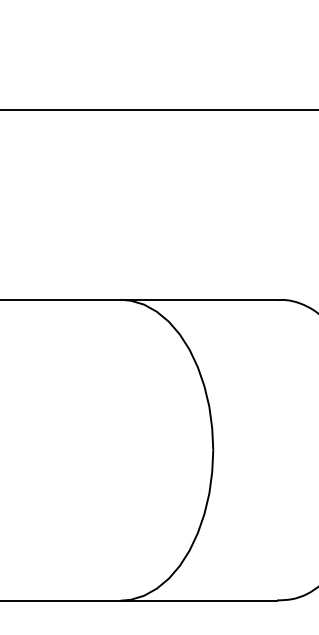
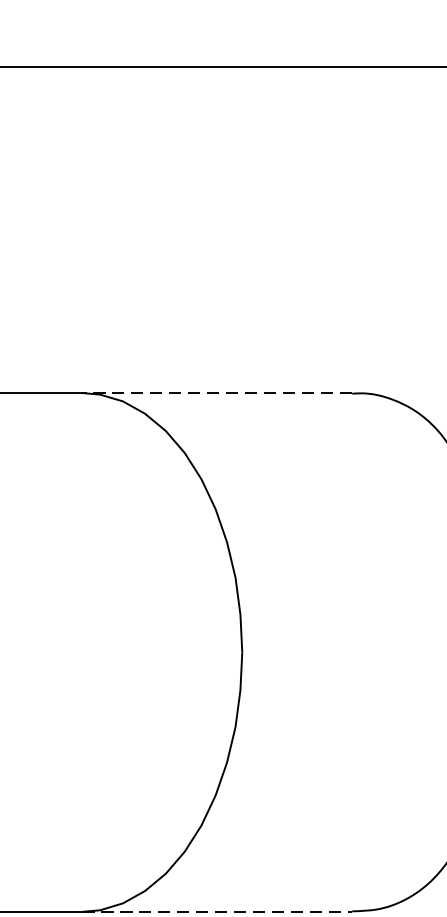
line: (198, 299) -> (216, 392), solid -> dashed
line: (199, 600) -> (218, 911), solid -> dashed

